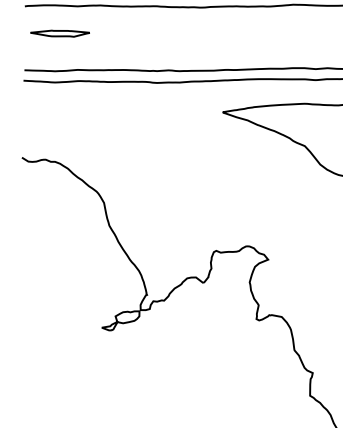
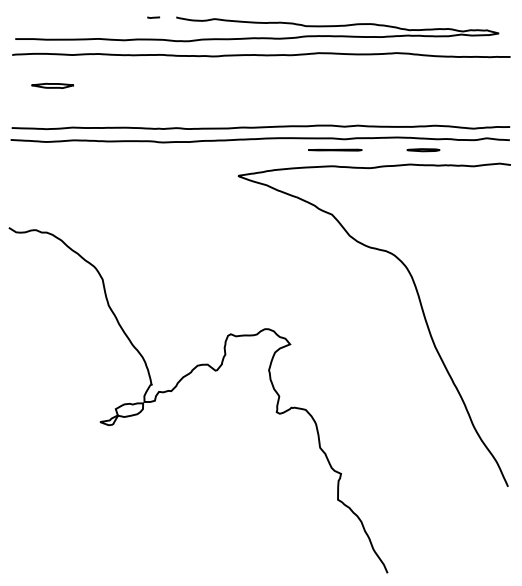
part: (60, 33) -> (52, 85), size x0.62
line: (307, 89) -> (335, 149), added

